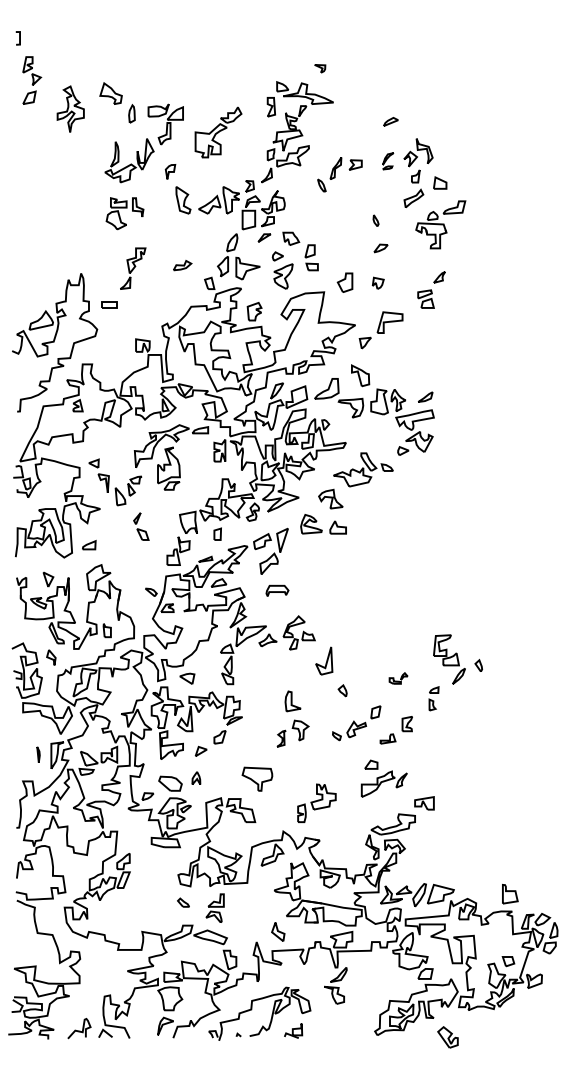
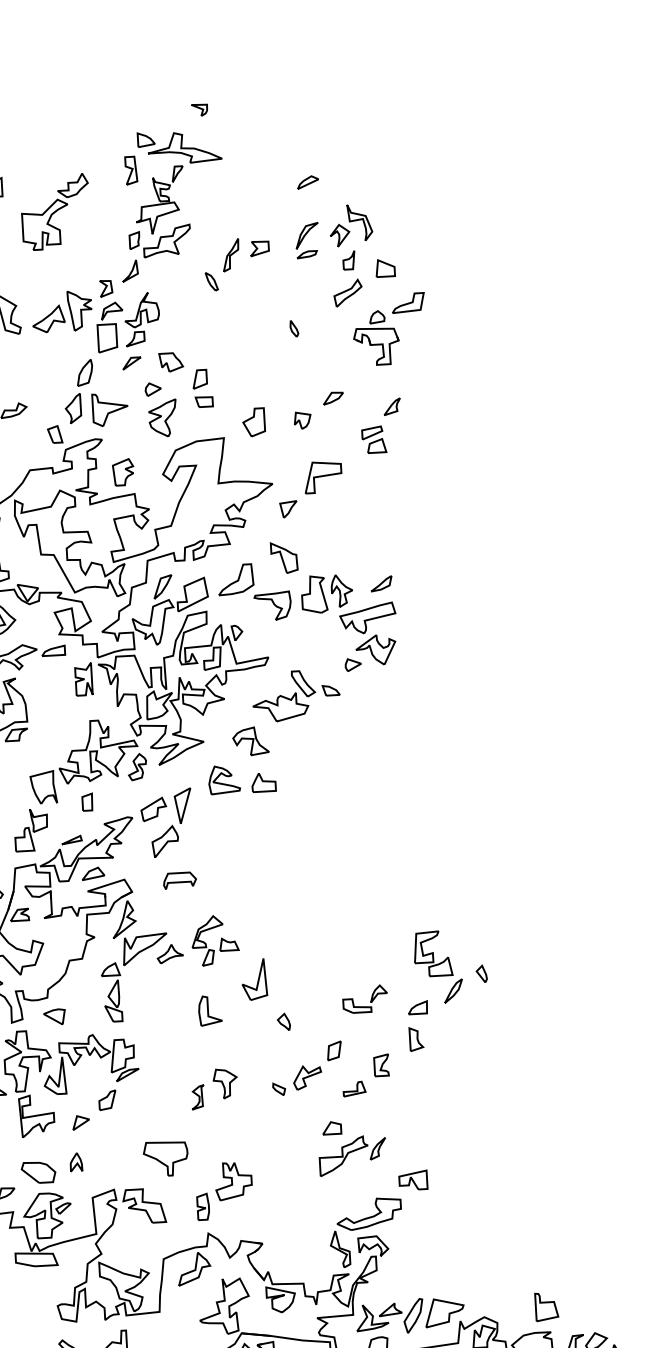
part: (387, 160) -> (306, 239), size x1.43
part: (380, 248) -> (332, 398), moved
part: (398, 678) -> (364, 999), size x1.67
part: (433, 698) -> (417, 1025), size x1.43
part: (292, 701) -> (209, 1010), moved
part: (316, 802) -> (223, 1189), moved

